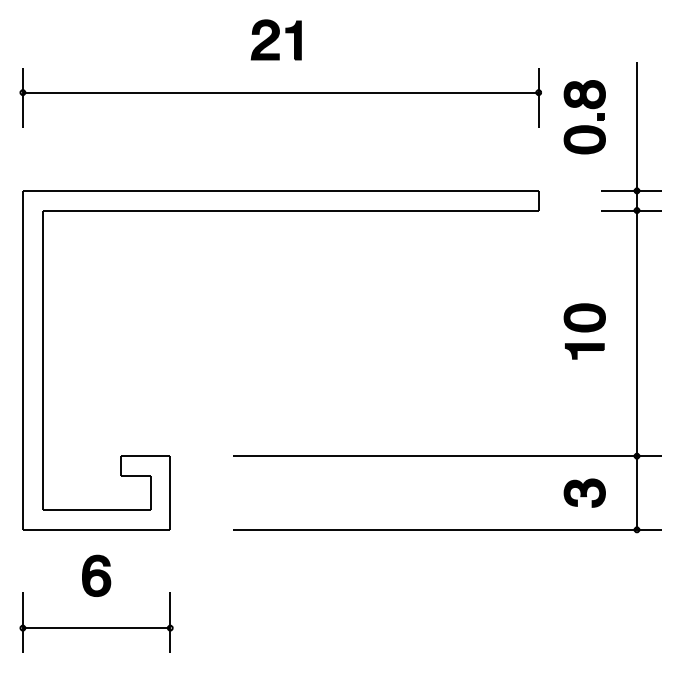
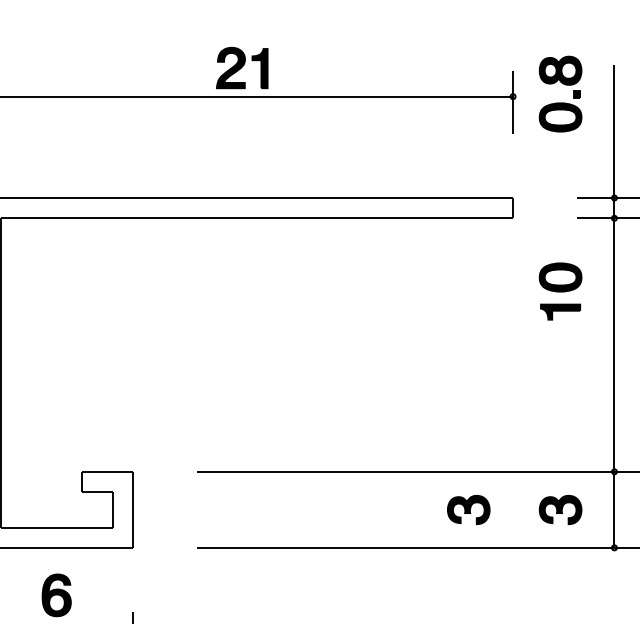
part: (275, 39) -> (241, 67), moved
part: (584, 125) -> (560, 102), moved
part: (584, 331) -> (560, 291), moved
part: (495, 492) -> (468, 509), added

